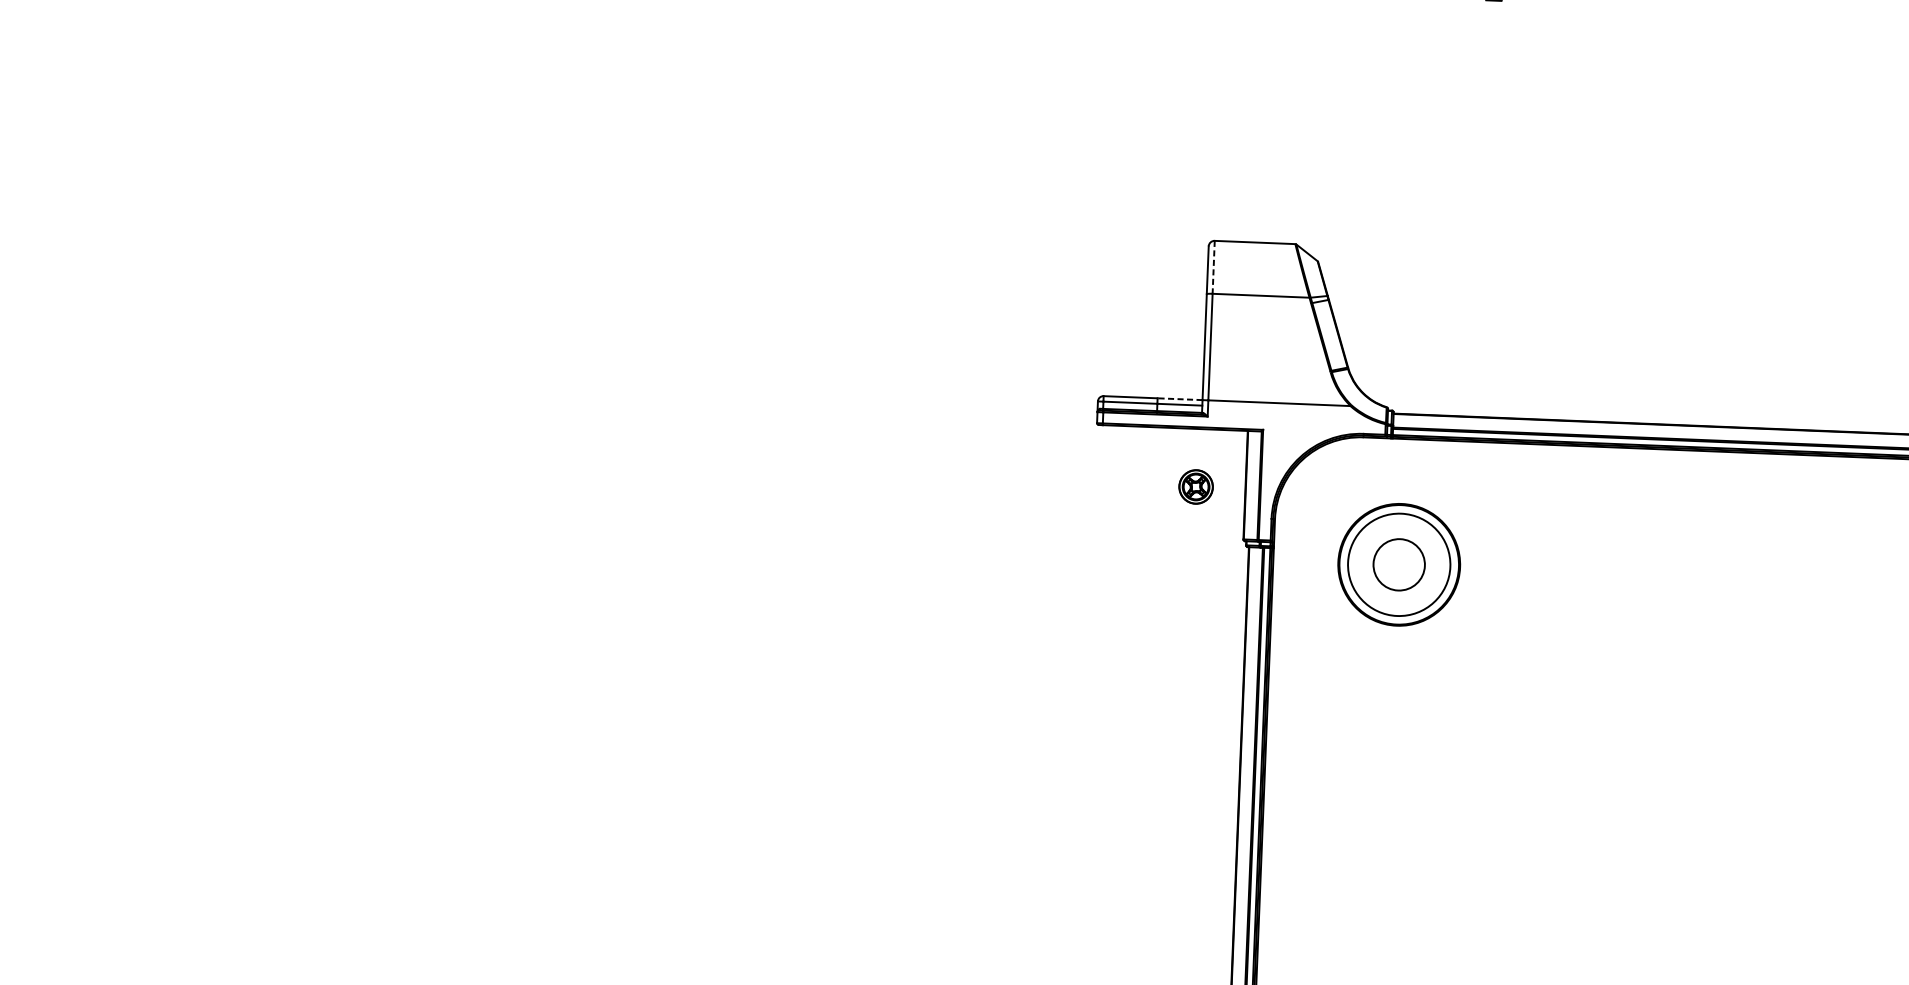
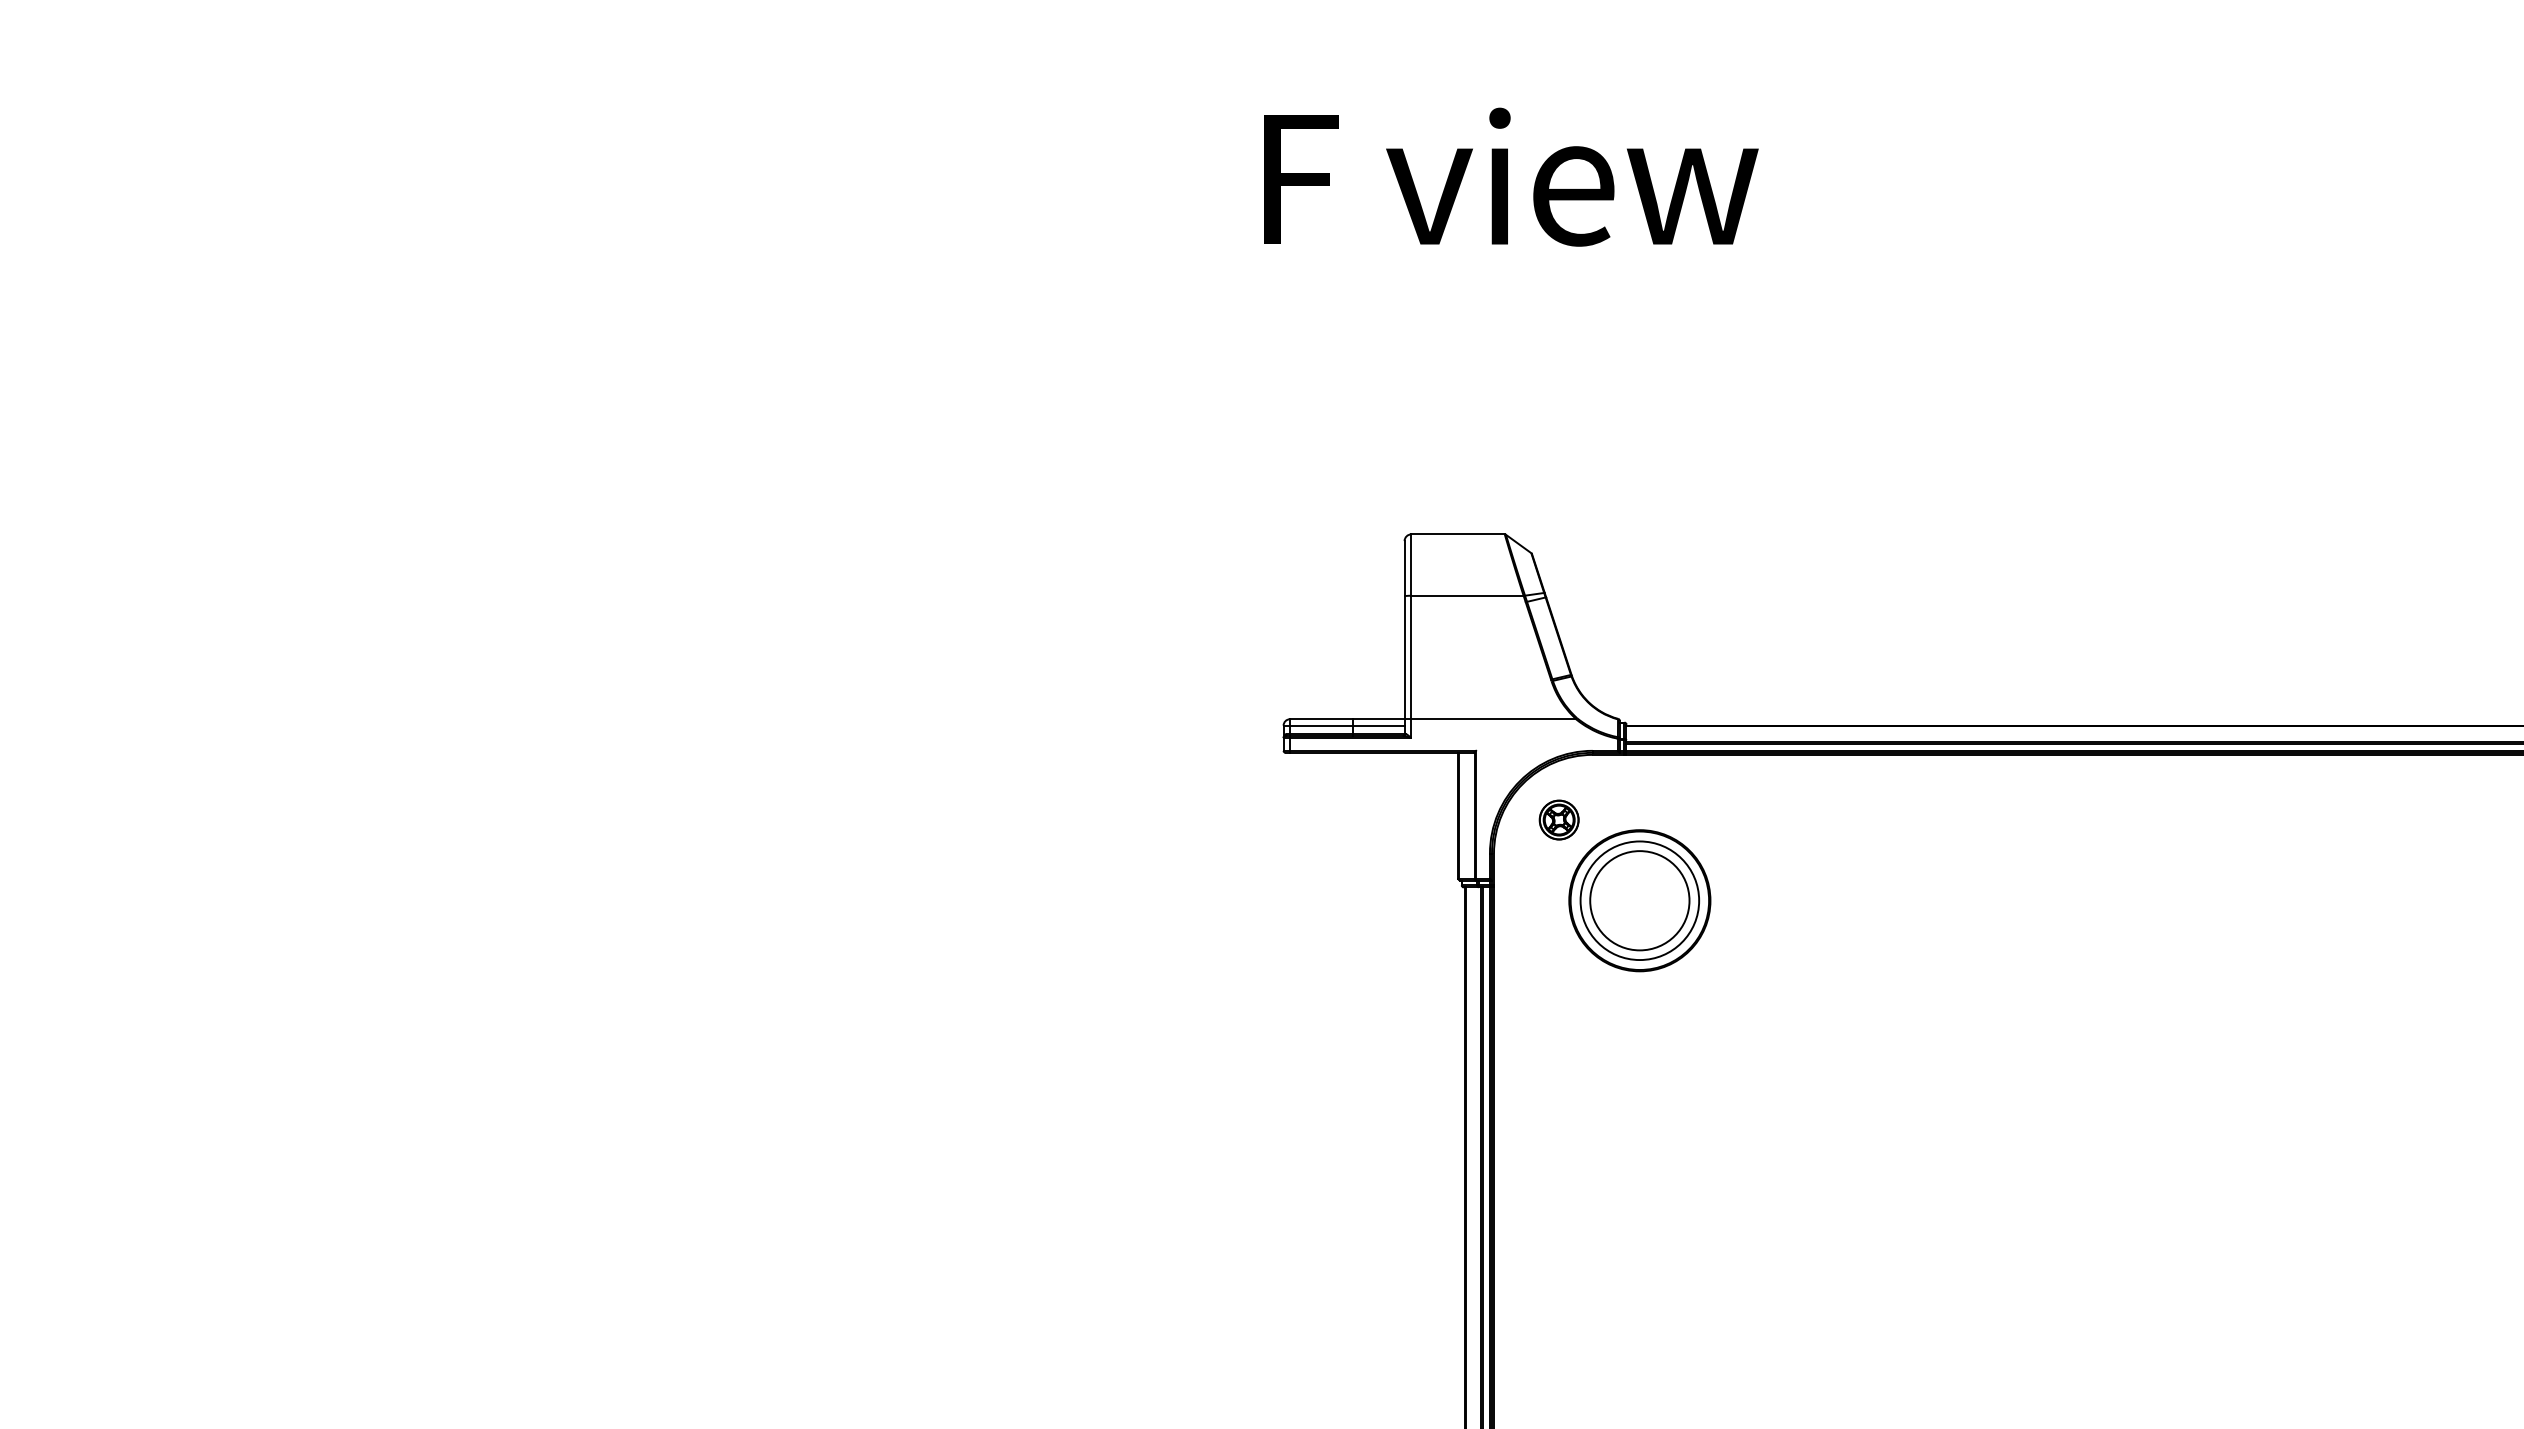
line: (1213, 267) -> (1411, 565), dashed -> solid
line: (1180, 399) -> (1378, 719), dashed -> solid
part: (1195, 486) -> (1558, 819), moved
circle: (1398, 564) -> (1639, 900), size x1.67

